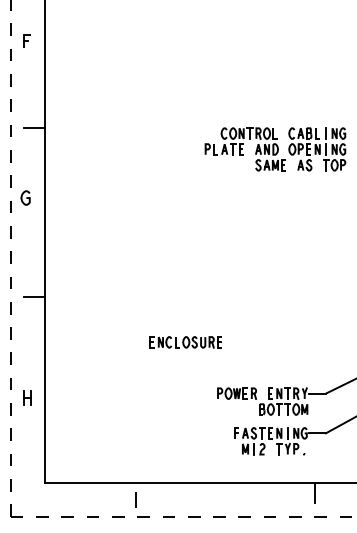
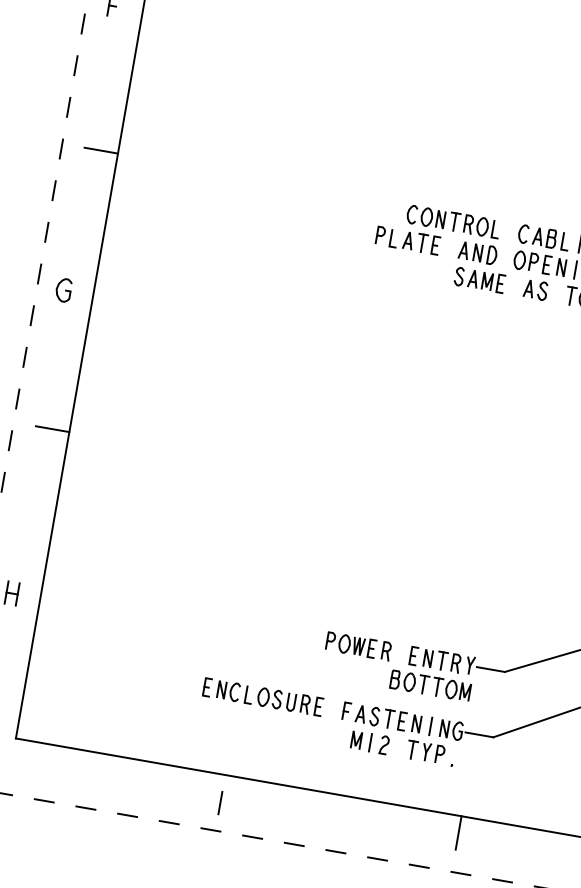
curve: (26, 197) -> (65, 289), moved
part: (185, 342) -> (262, 697), moved
line: (135, 499) -> (220, 801), moved

